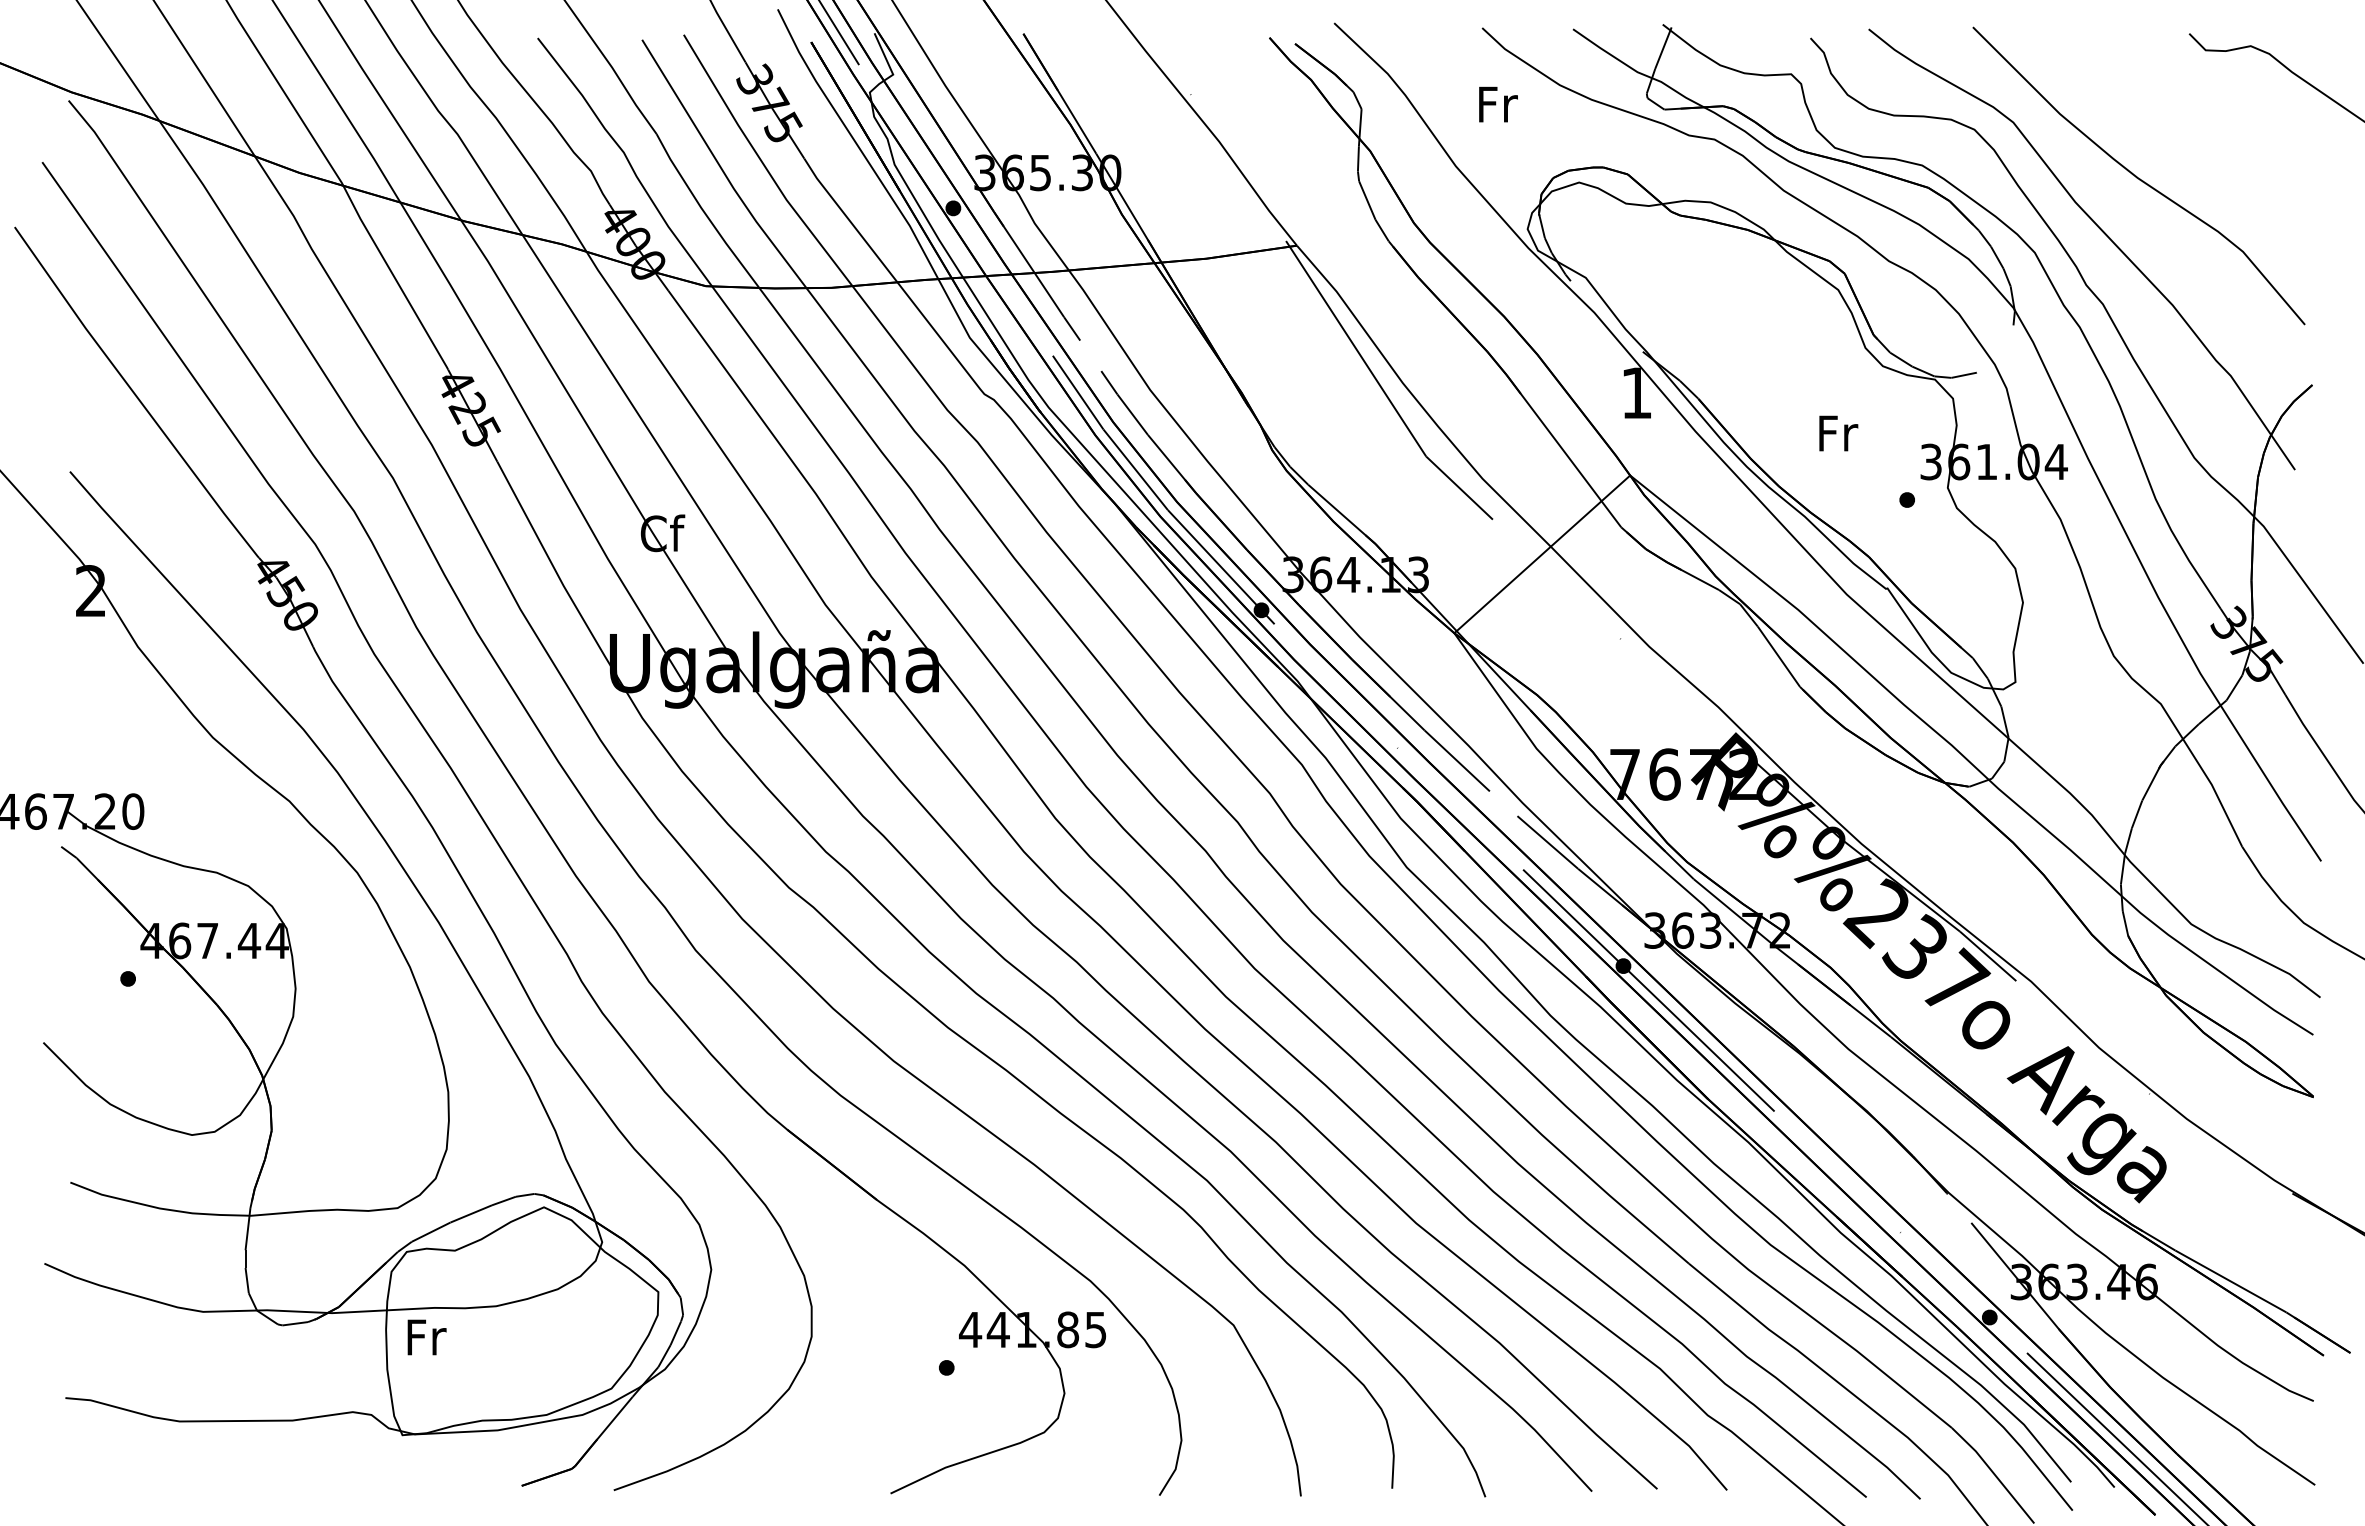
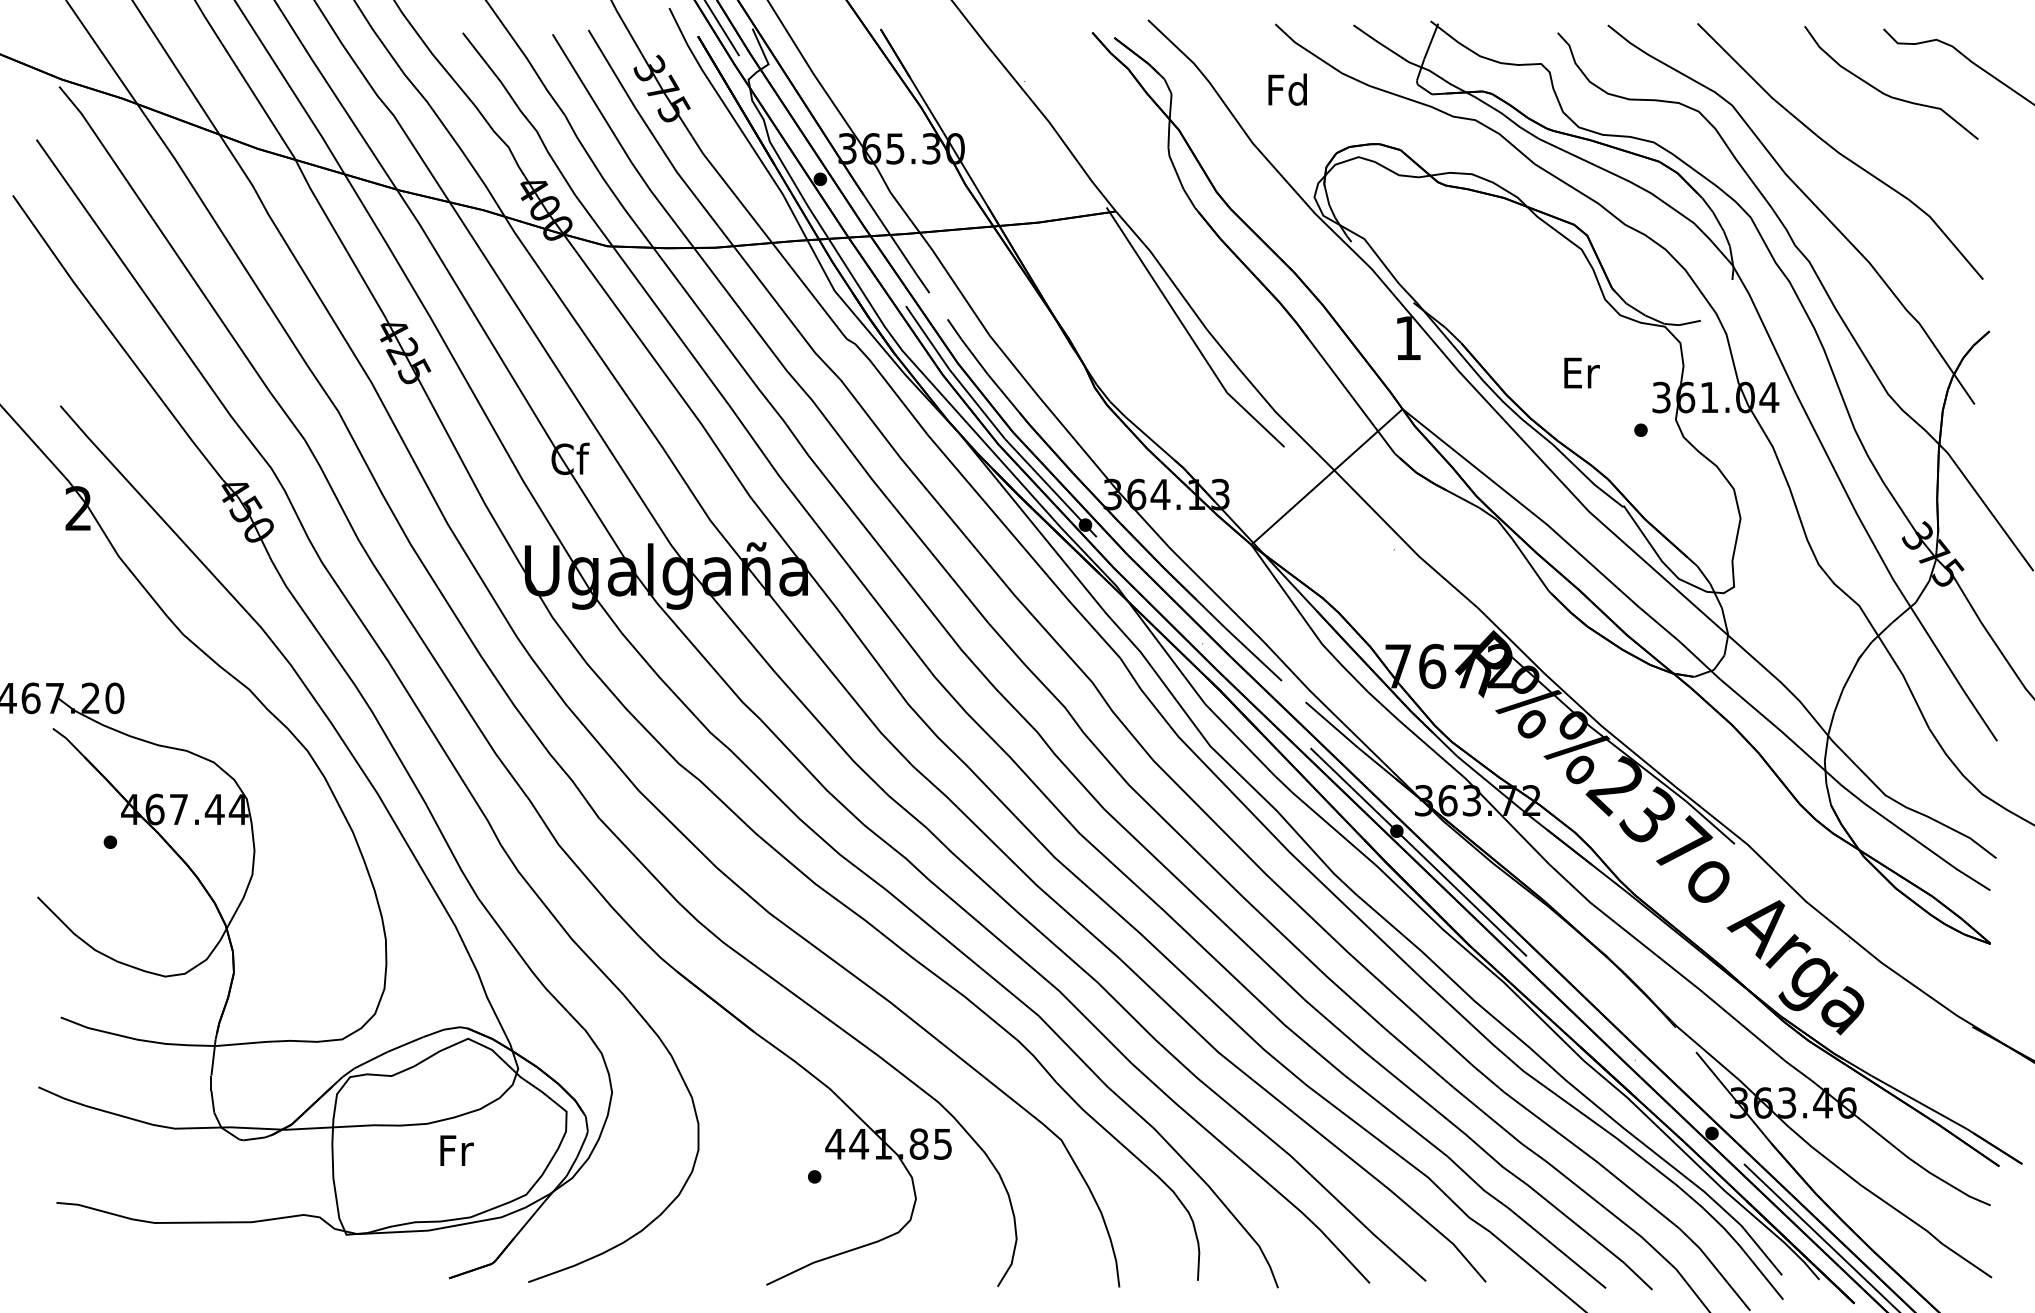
text: (1496, 103) -> (1287, 89), Fr -> Fd
curve: (2191, 108) -> (1885, 93), added
text: (1838, 433) -> (1581, 373), Fr -> Er
text: (426, 1337) -> (456, 1150), moved

